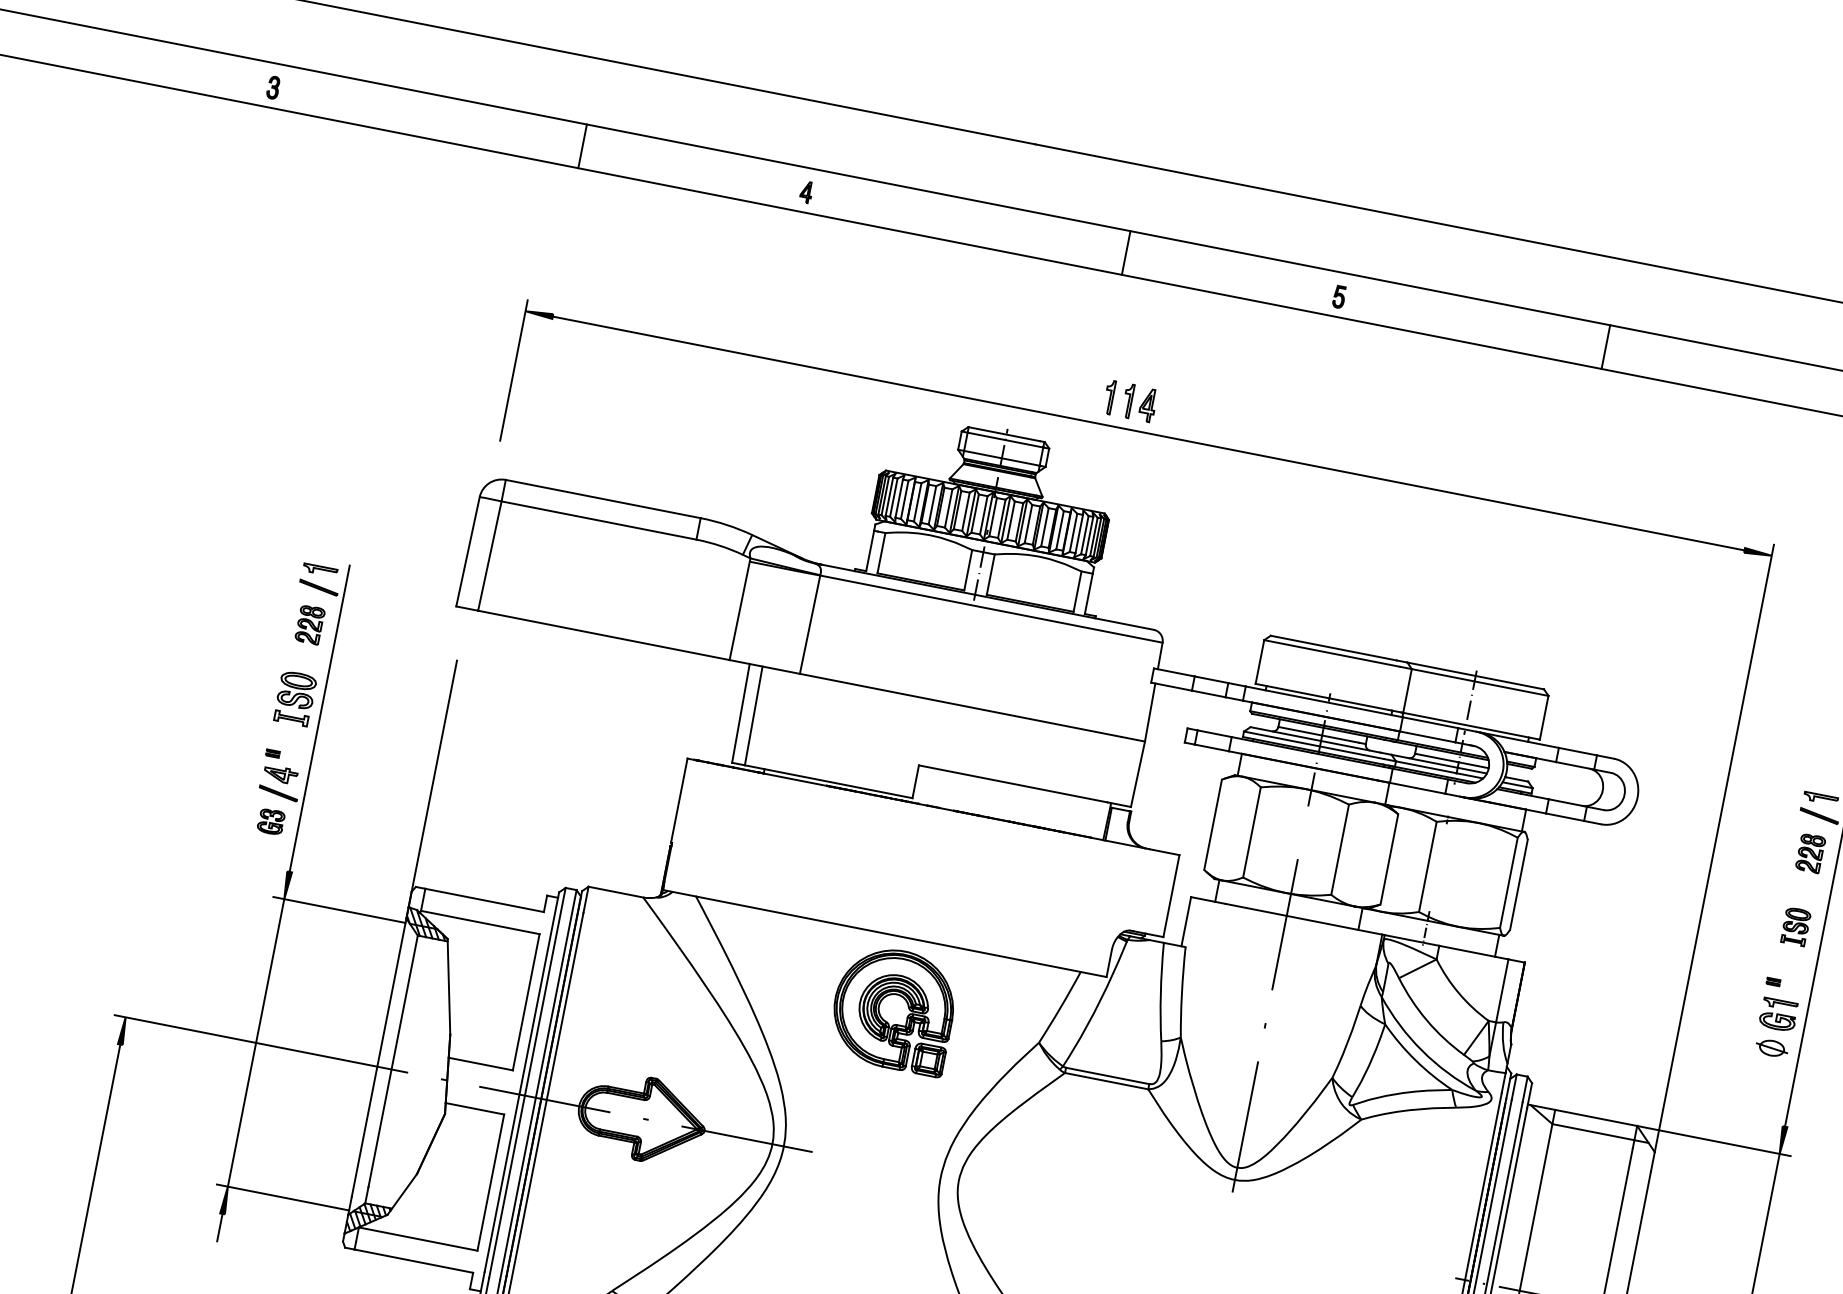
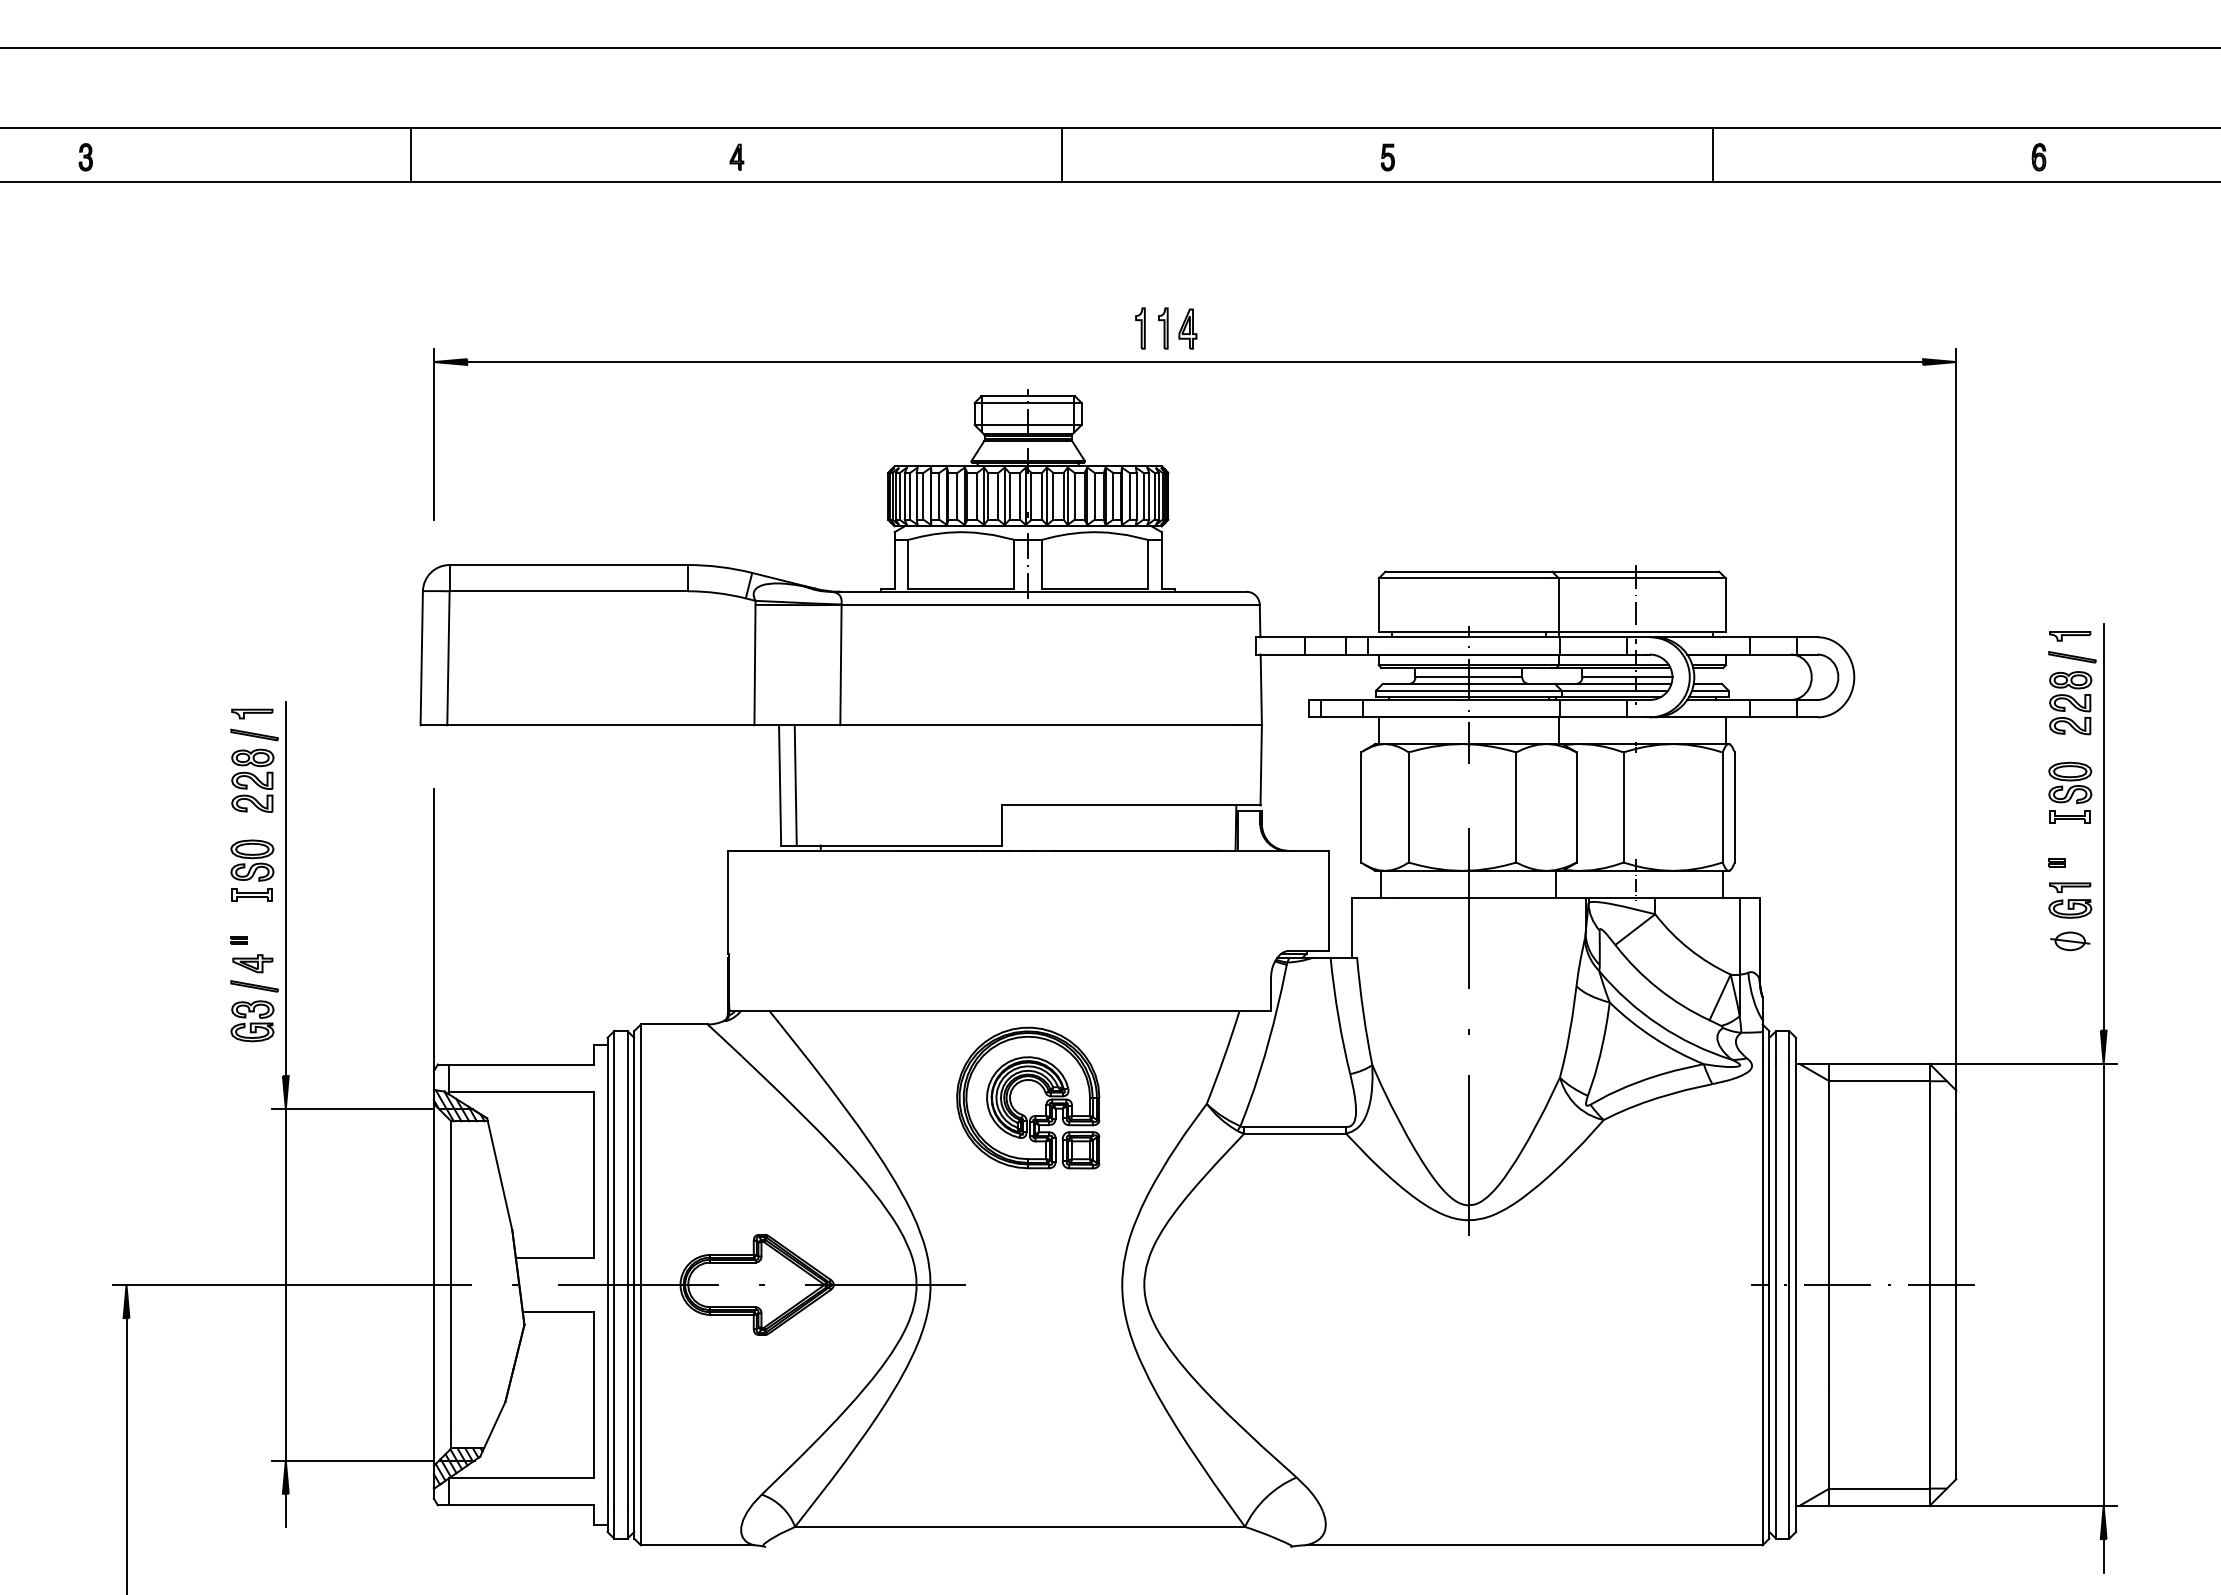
line: (583, 146) -> (411, 154), moved
line: (1126, 252) -> (1062, 154), moved
part: (309, 624) -> (252, 780), size x1.43
part: (271, 821) -> (252, 1021), size x1.43
part: (1810, 853) -> (2070, 703), size x1.43
part: (1796, 926) -> (2070, 792), size x1.43

